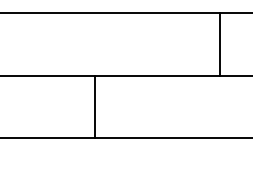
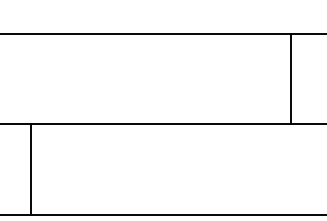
line: (220, 43) -> (290, 78), moved
line: (95, 106) -> (31, 169), moved

